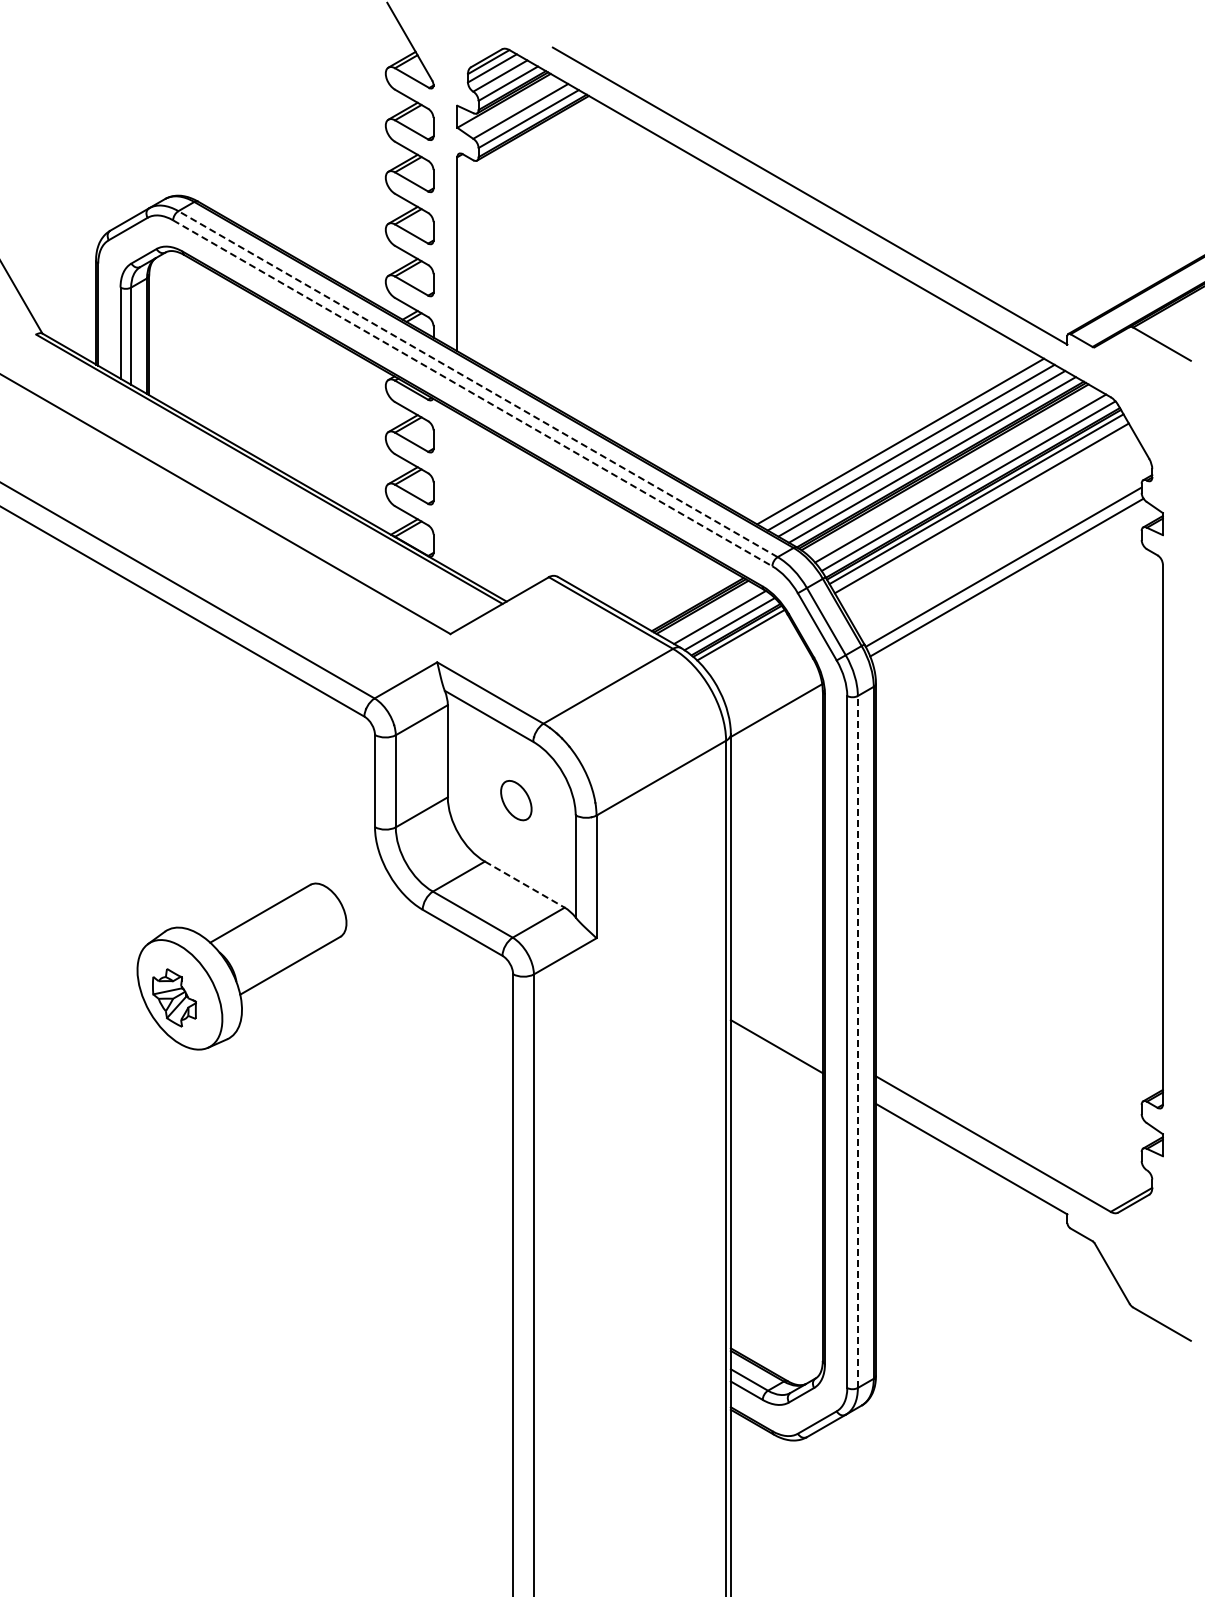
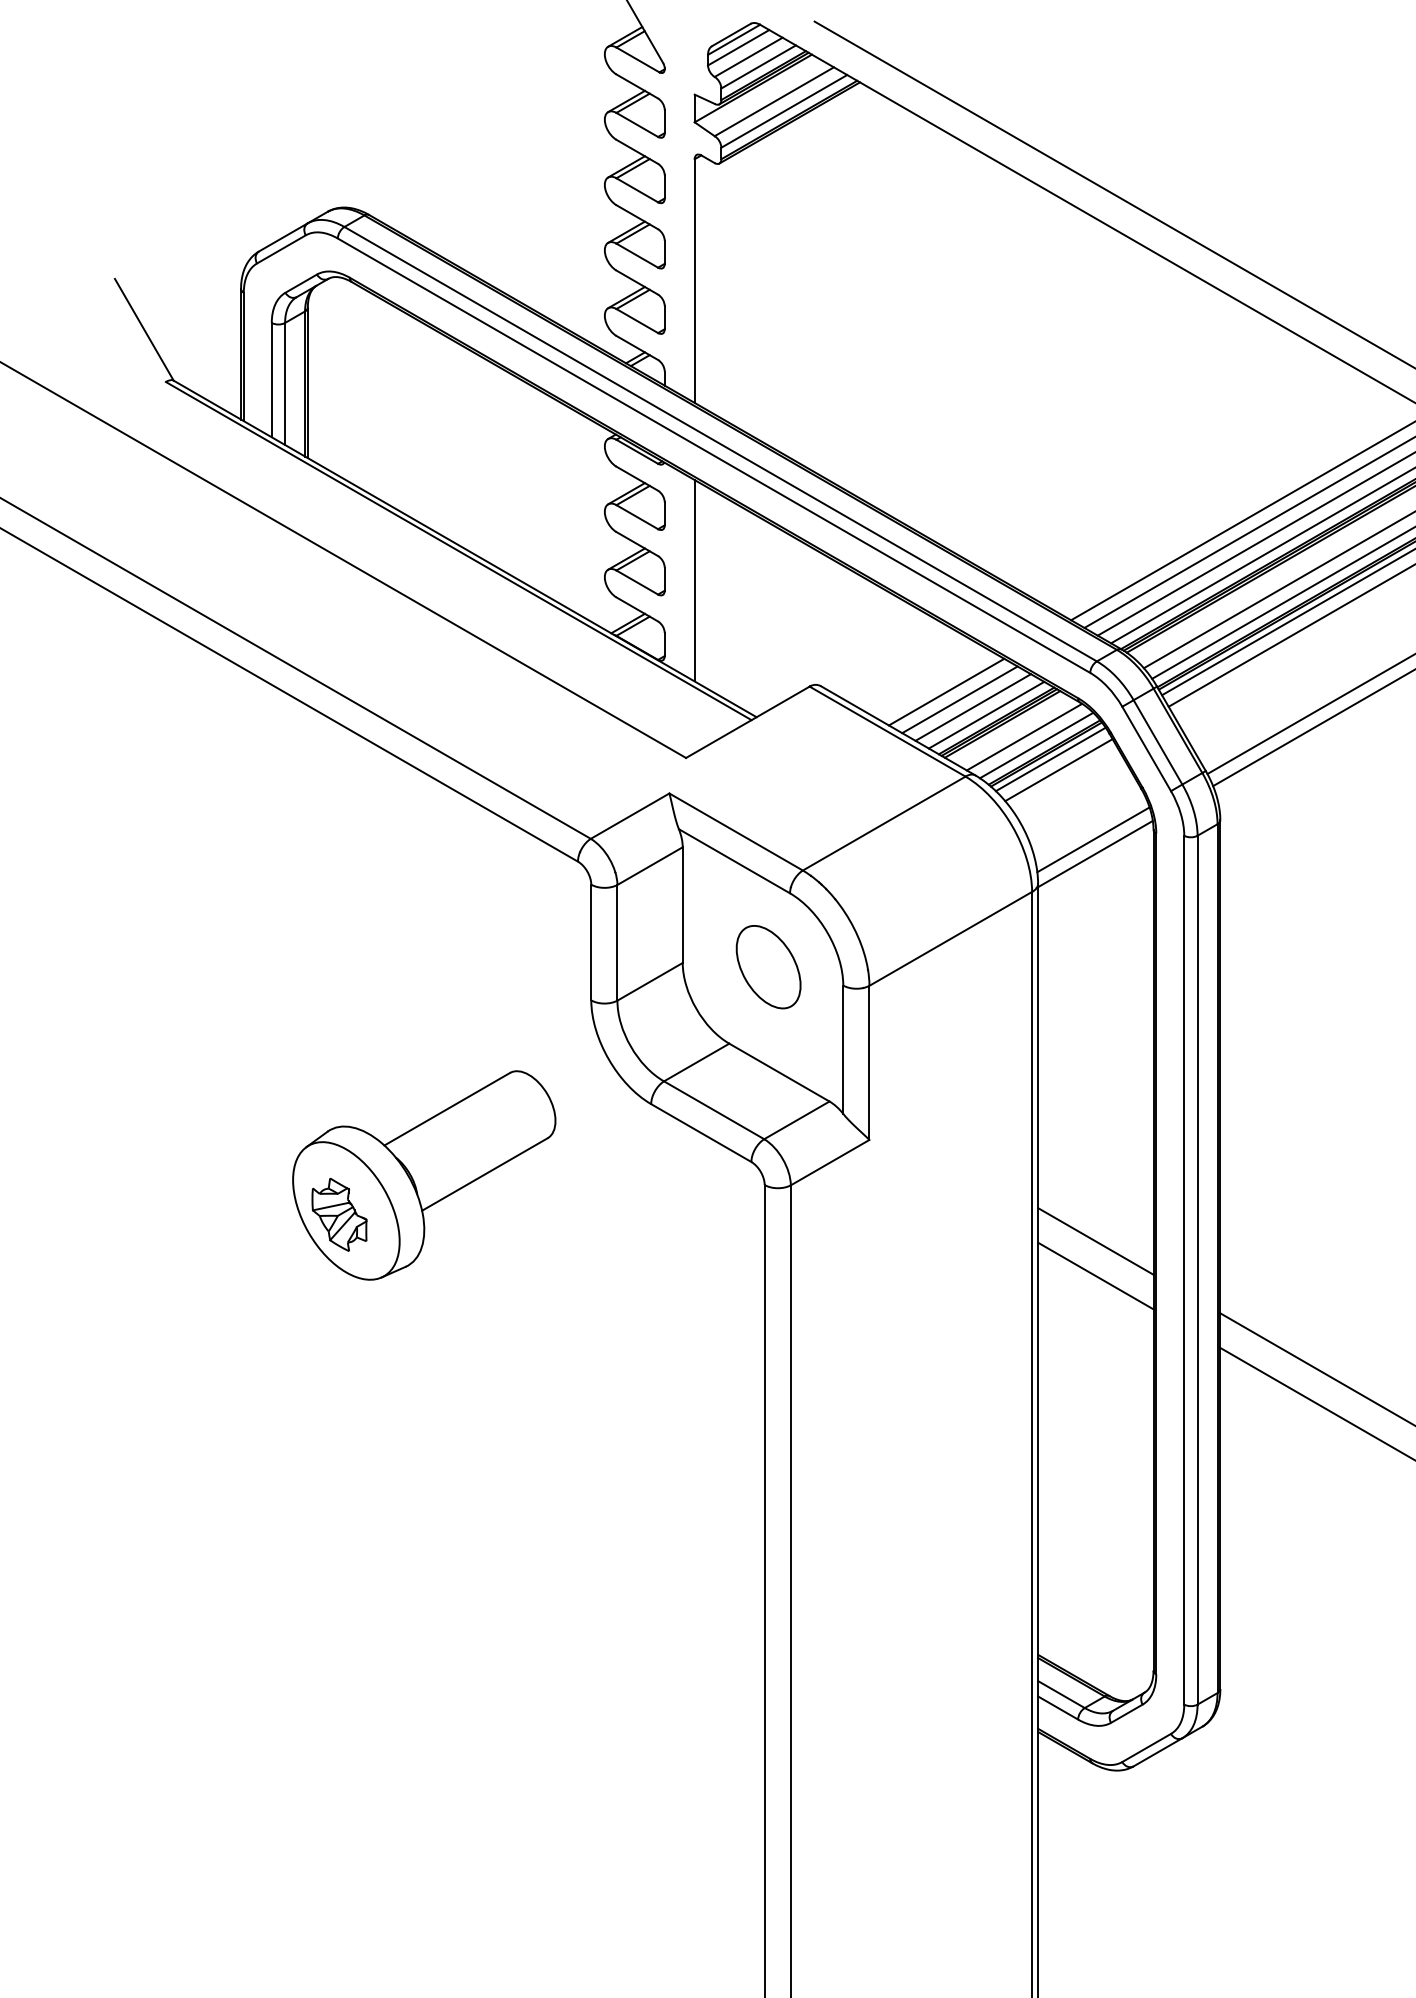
line: (478, 384) -> (721, 444), dashed -> solid
line: (472, 393) -> (713, 455), dashed -> solid
line: (457, 492) -> (694, 580), added
line: (657, 581) -> (945, 691), added
line: (668, 587) -> (959, 699), added
line: (679, 593) -> (973, 707), added
line: (689, 599) -> (986, 714), added
line: (747, 643) -> (1058, 769), added
line: (774, 699) -> (1092, 840), added
part: (516, 800) -> (768, 966), size x1.67
line: (525, 884) -> (780, 1072), dashed -> solid
line: (776, 1018) -> (1095, 1240), added
line: (857, 1042) -> (1197, 1270), dashed -> solid

